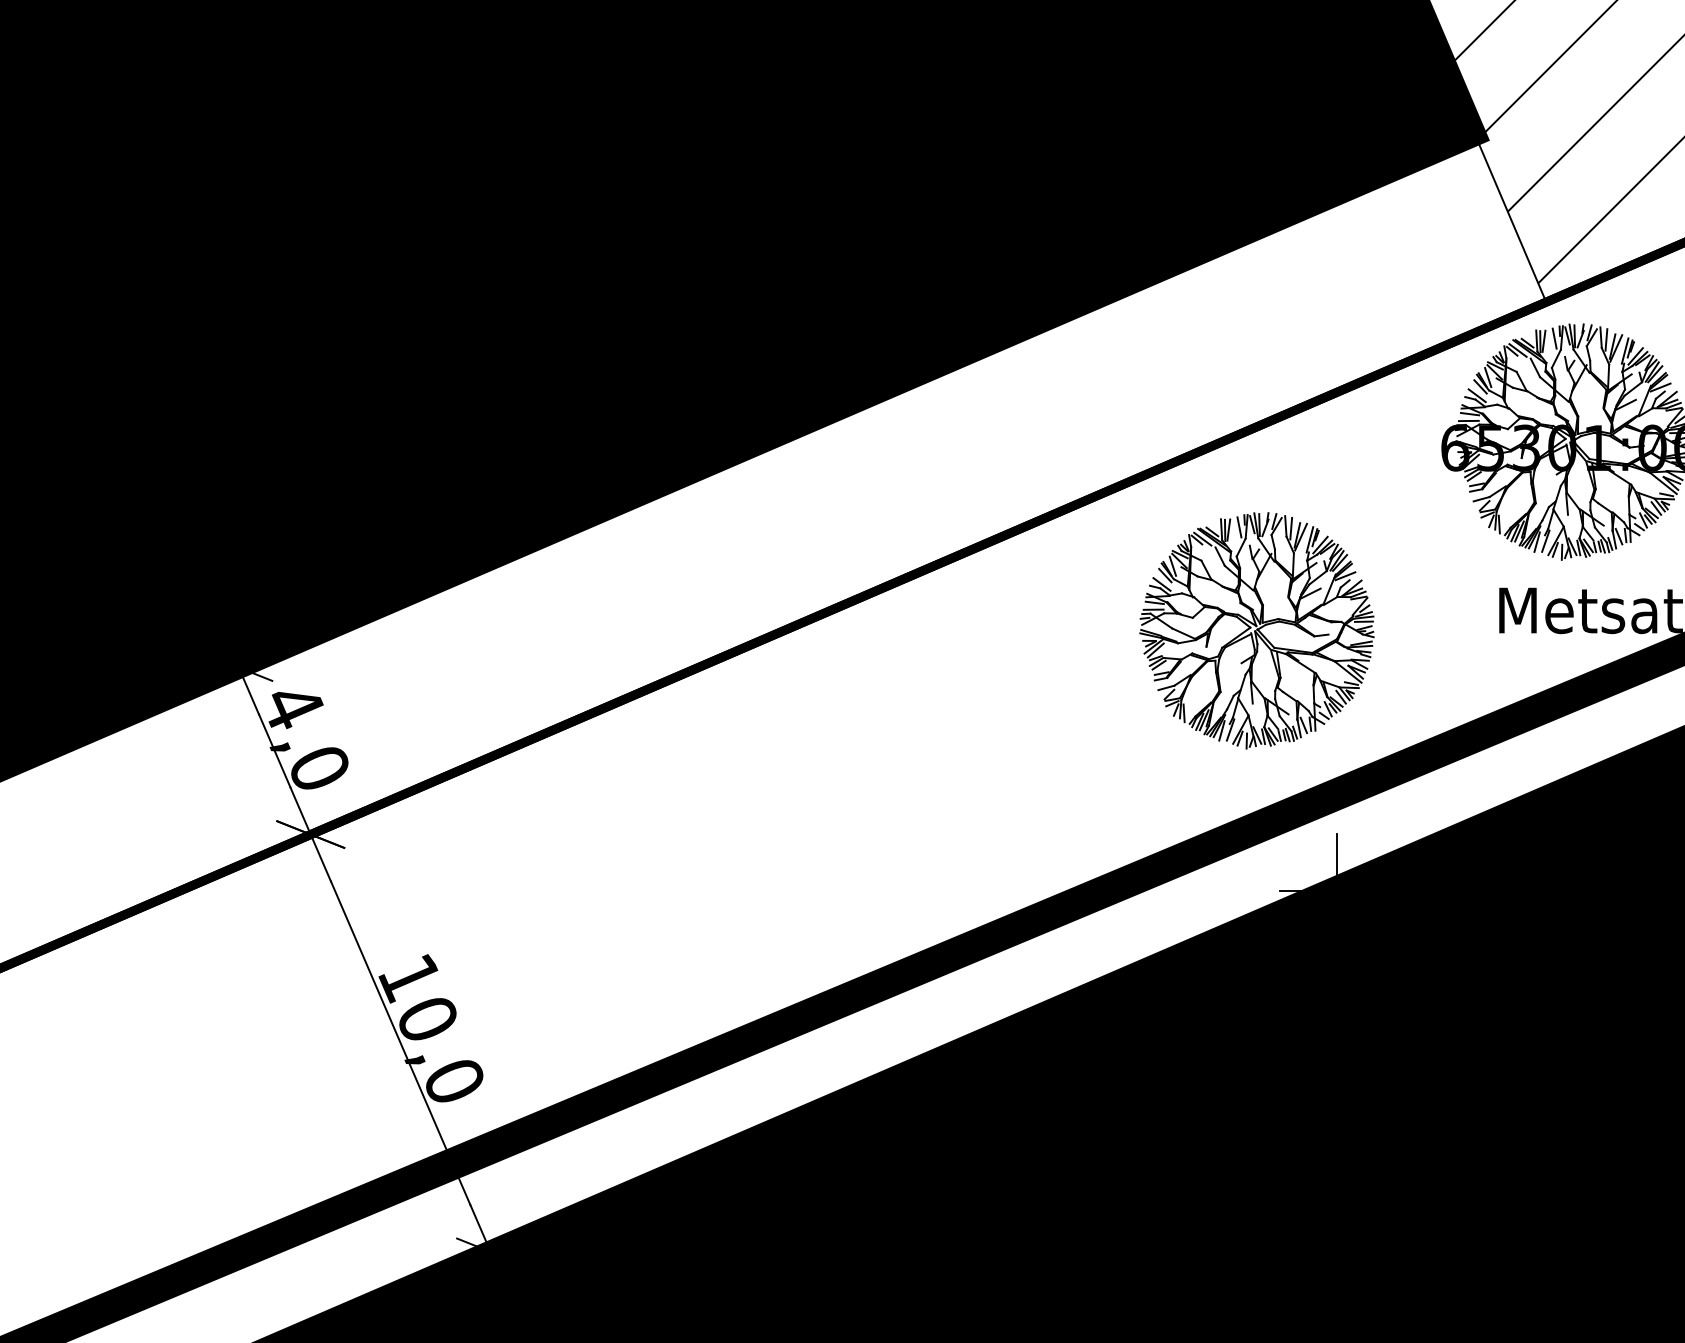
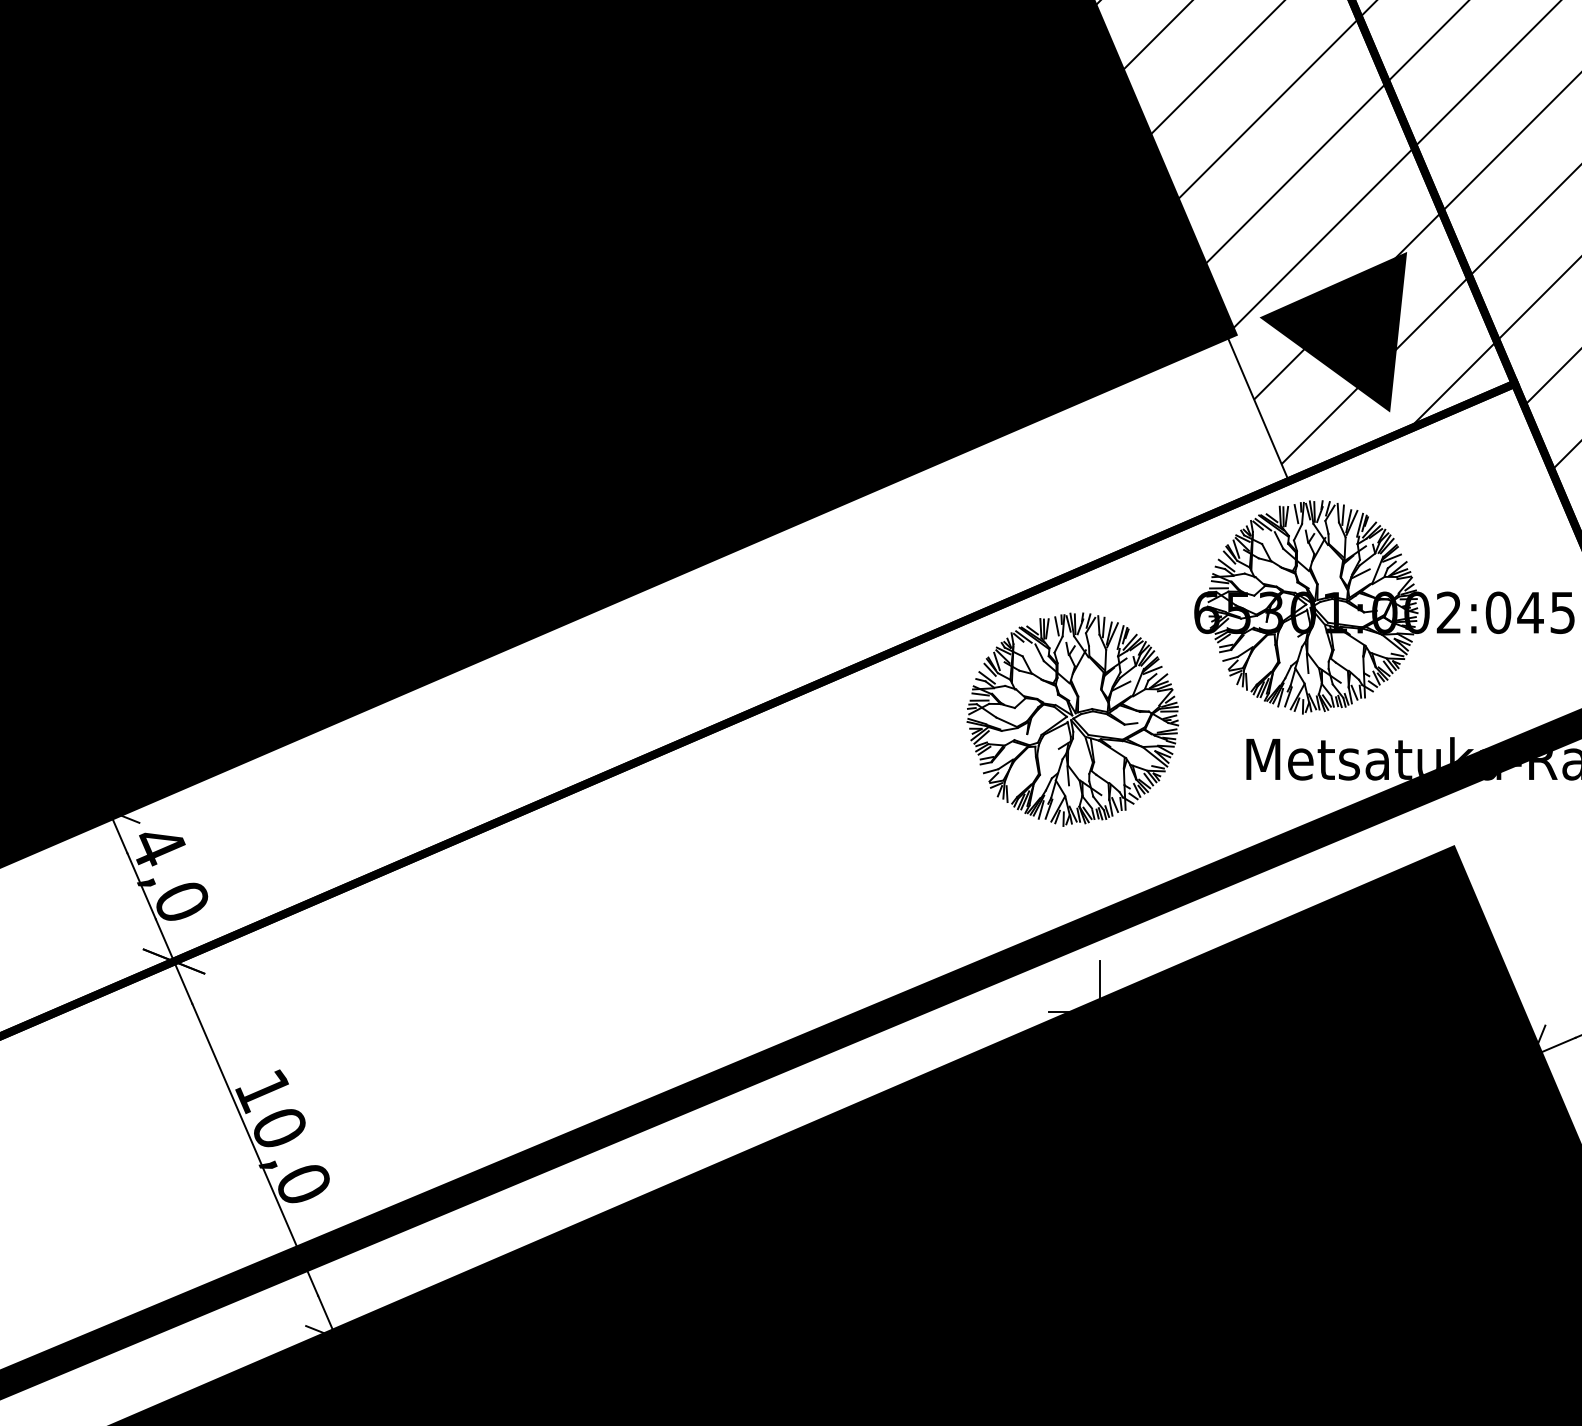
fill: (1595, 136) -> (1333, 331), added
part: (1256, 630) -> (1072, 719), moved

